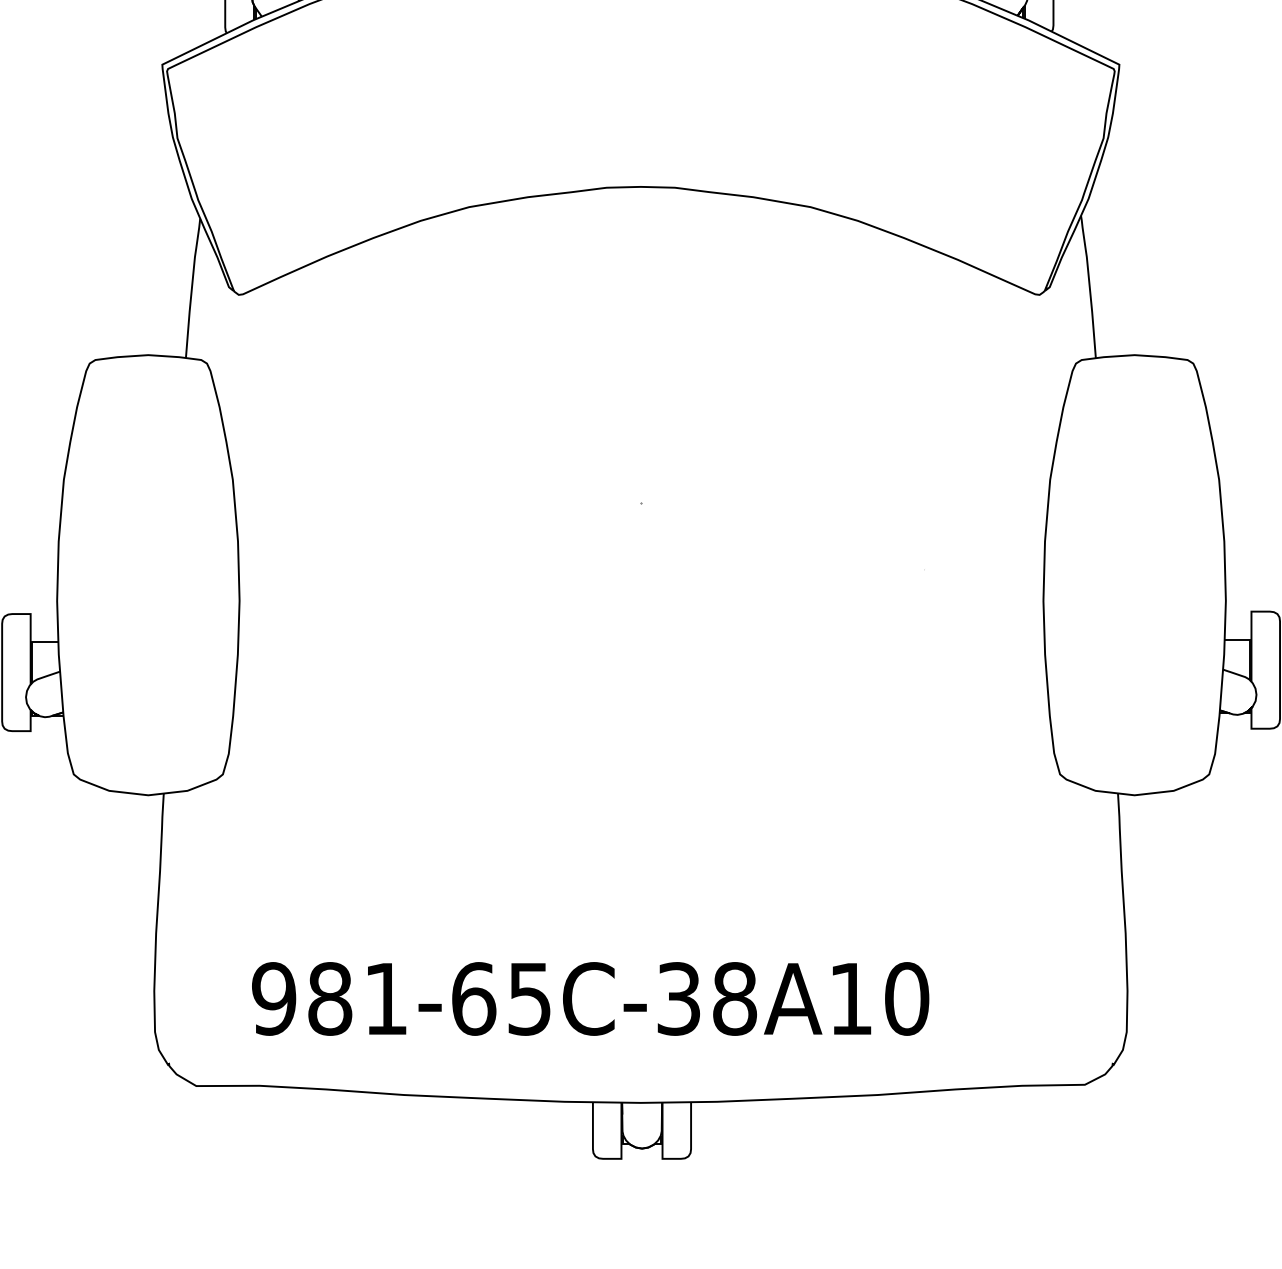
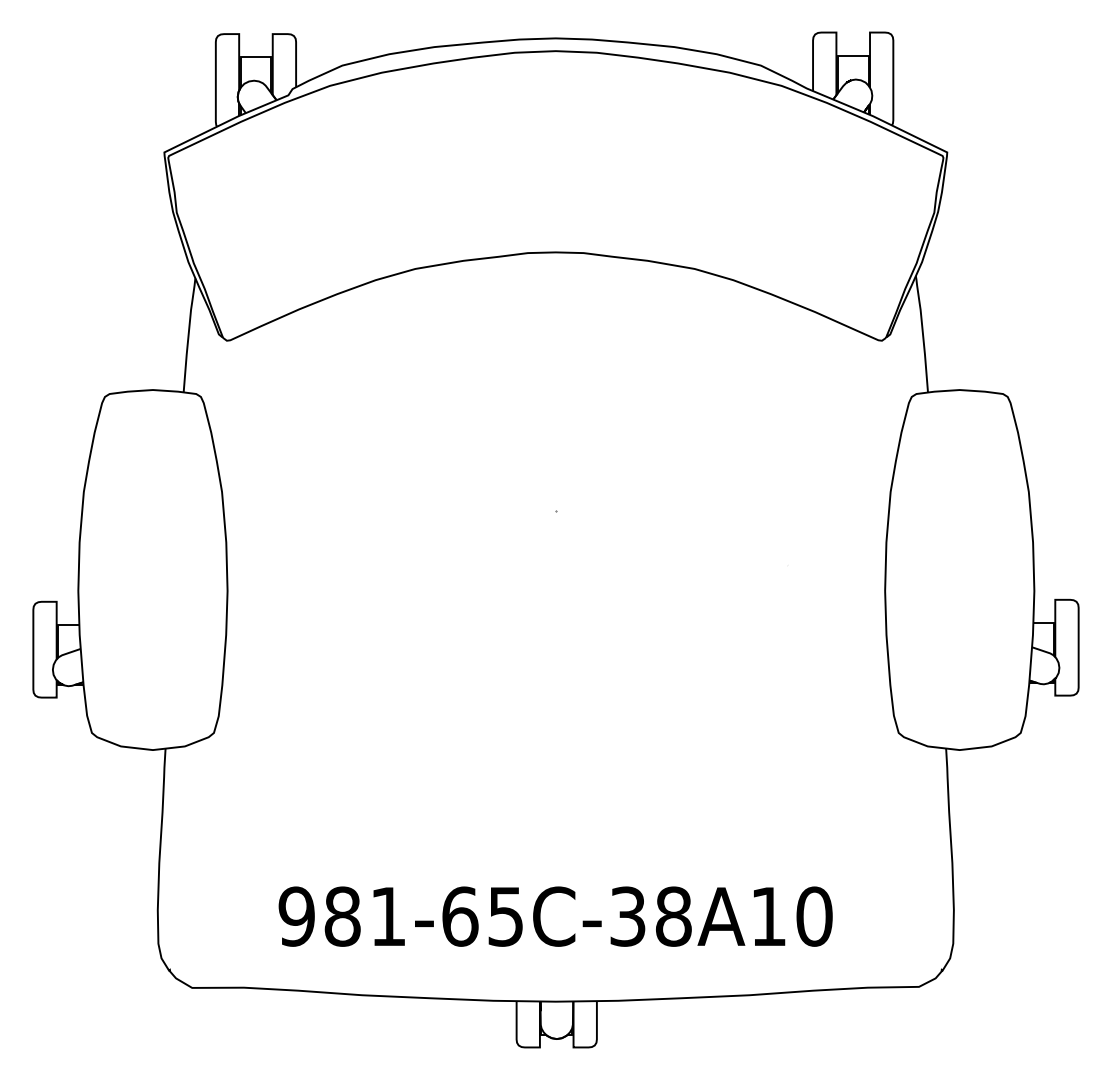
text: (590, 998) -> (555, 916), moved

